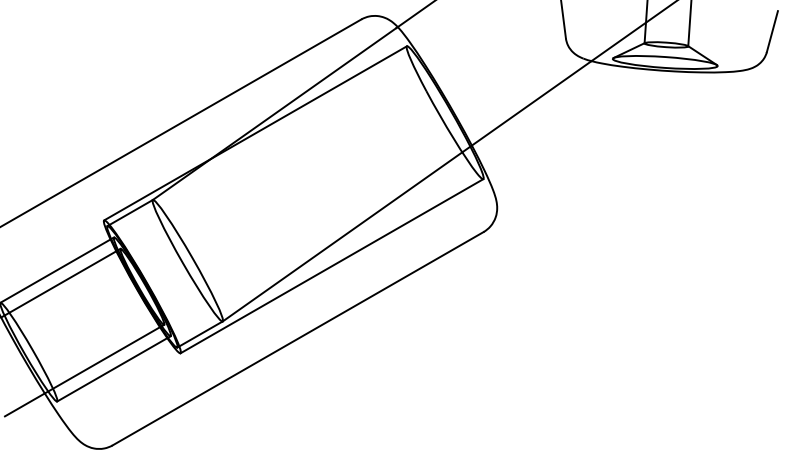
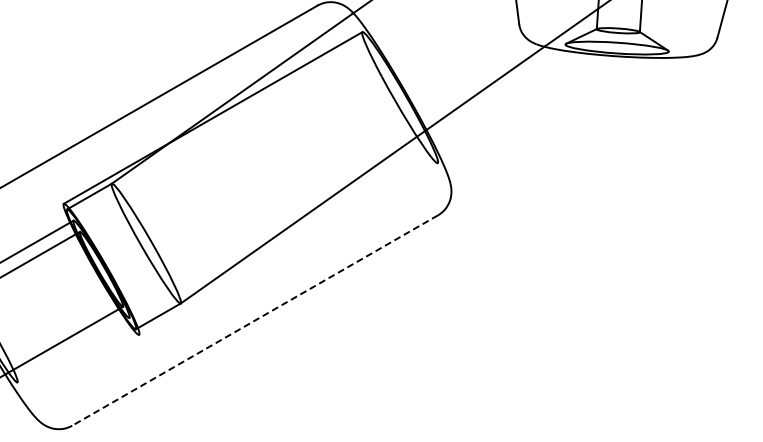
line: (331, 266) -> (288, 249), removed
line: (298, 338) -> (255, 320), solid -> dashed
line: (113, 368) -> (73, 349), removed

